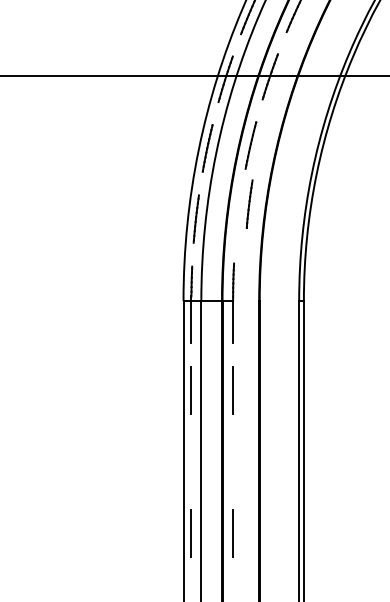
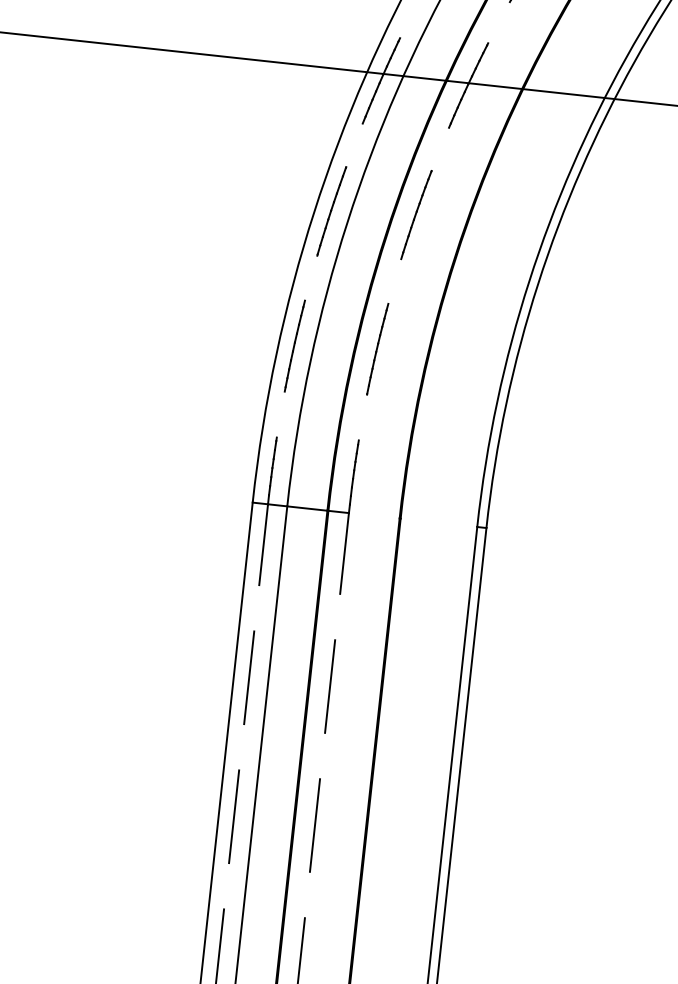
line: (249, 203) -> (377, 348), moved
line: (191, 461) -> (234, 815), added
line: (233, 461) -> (315, 824), added

